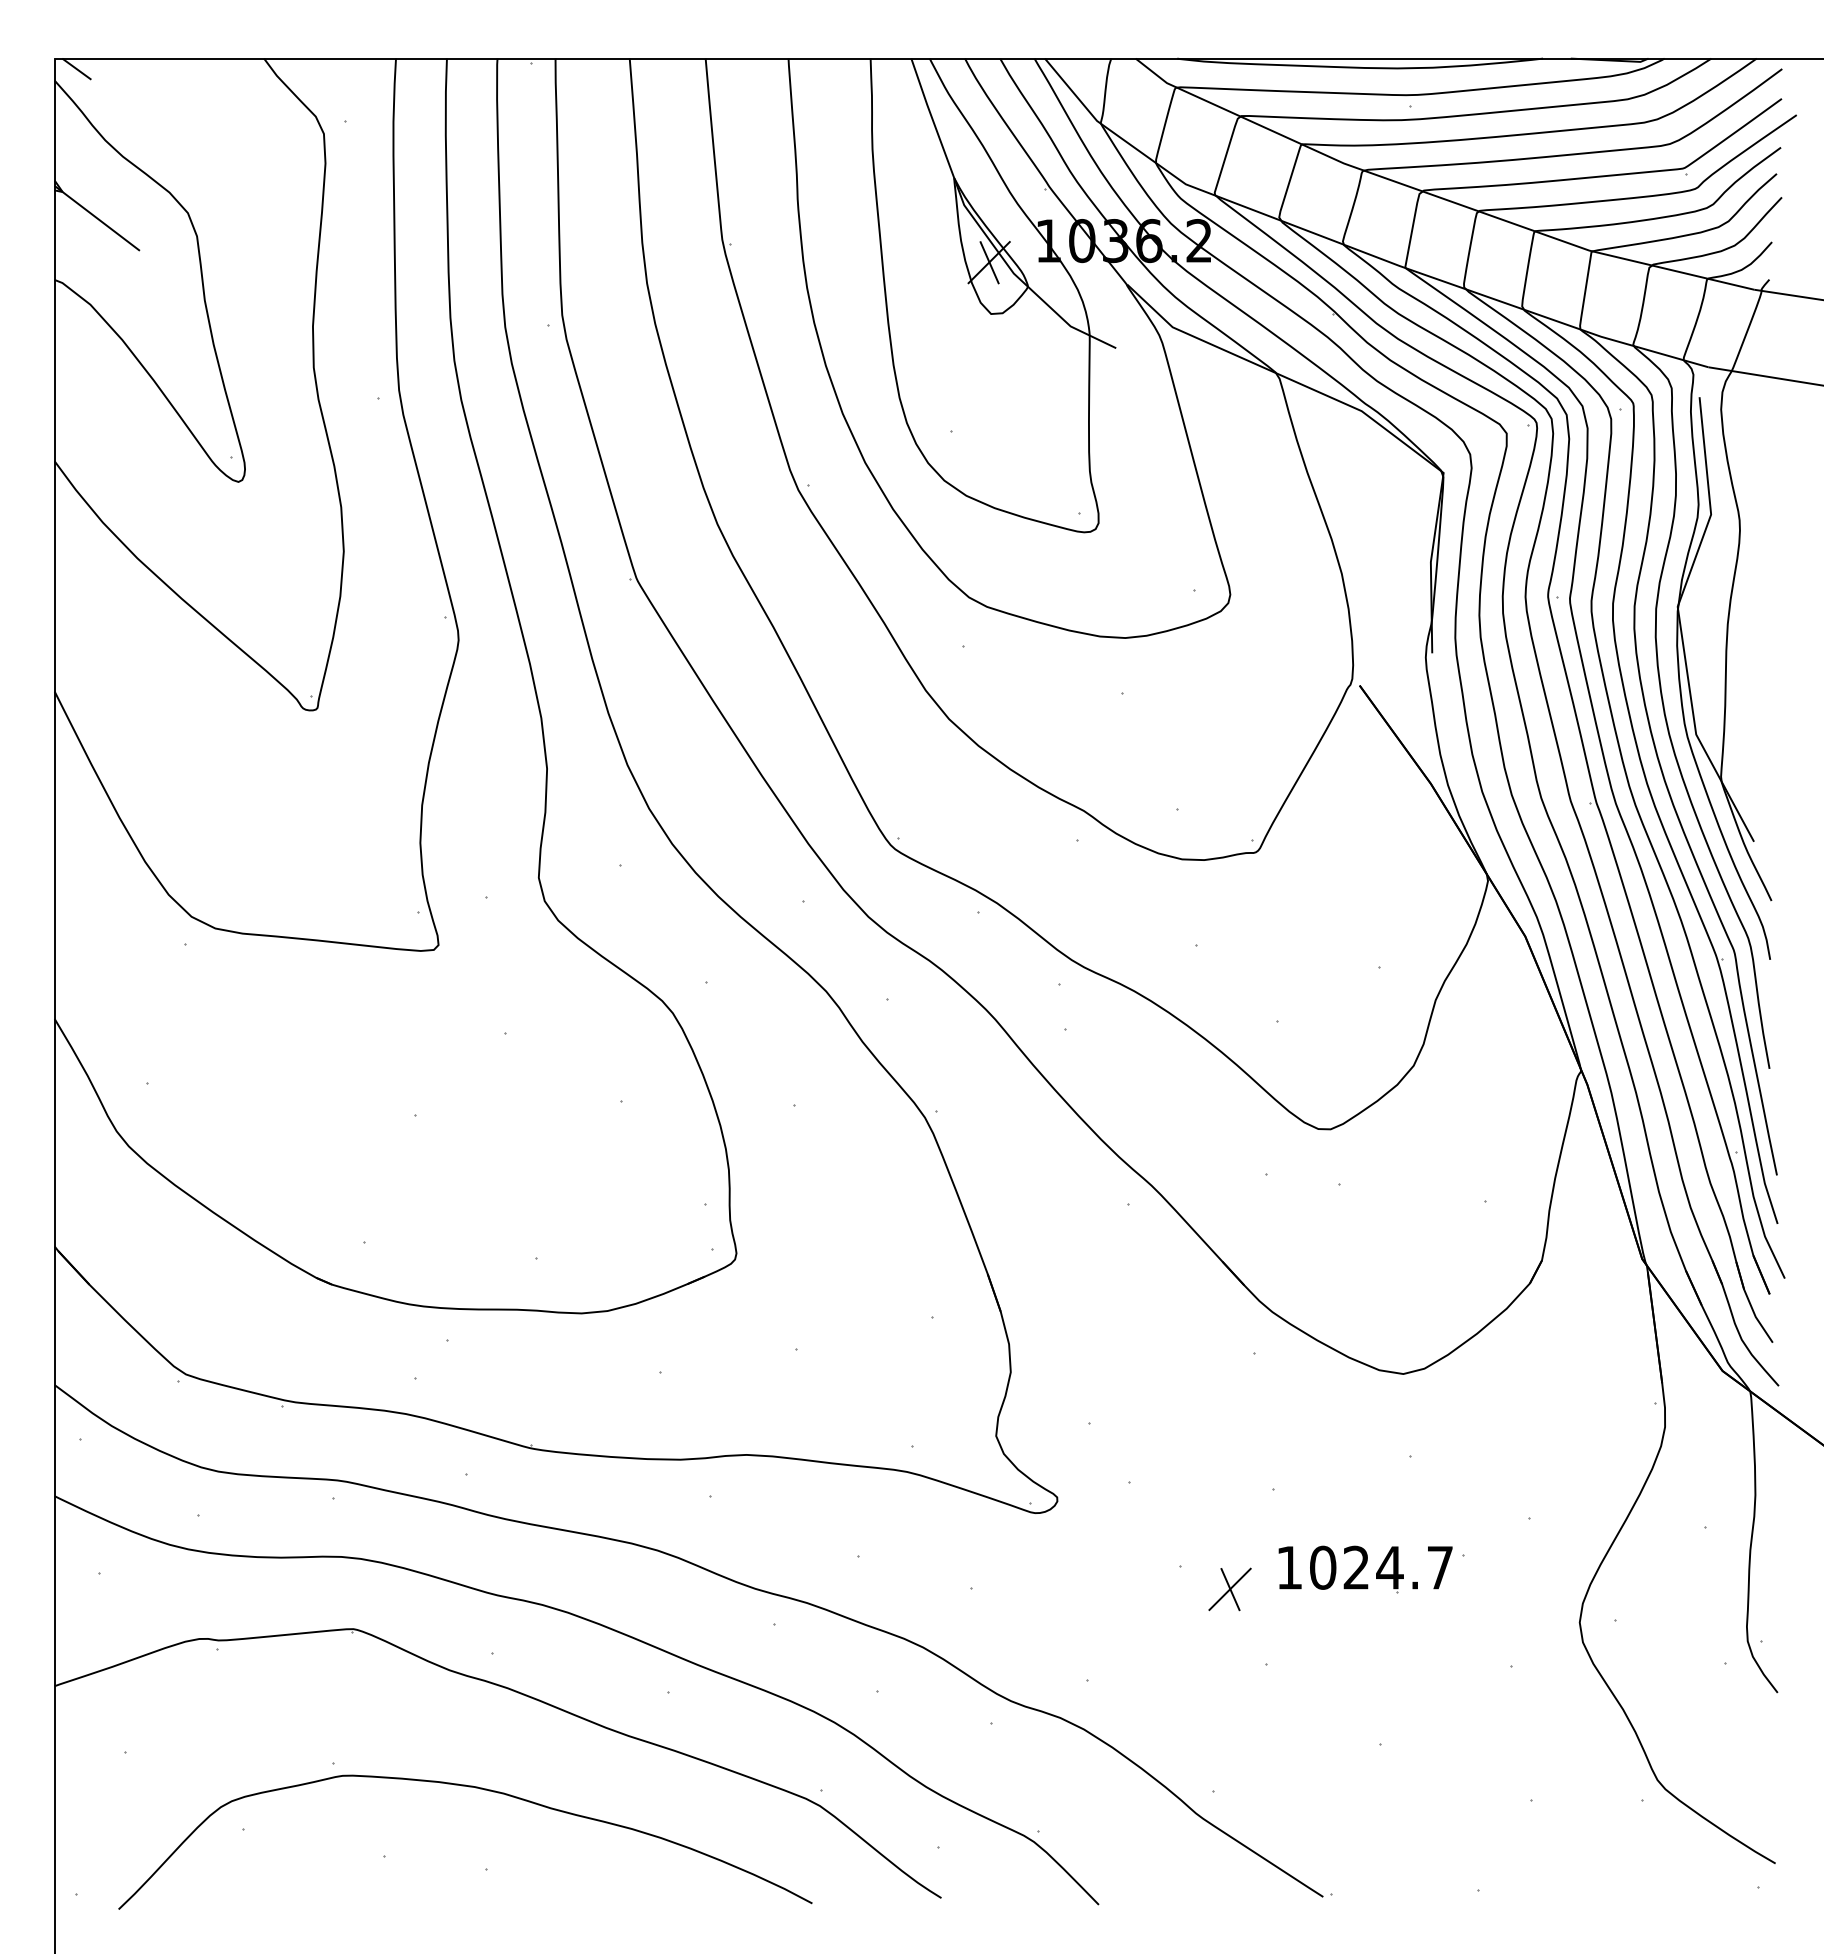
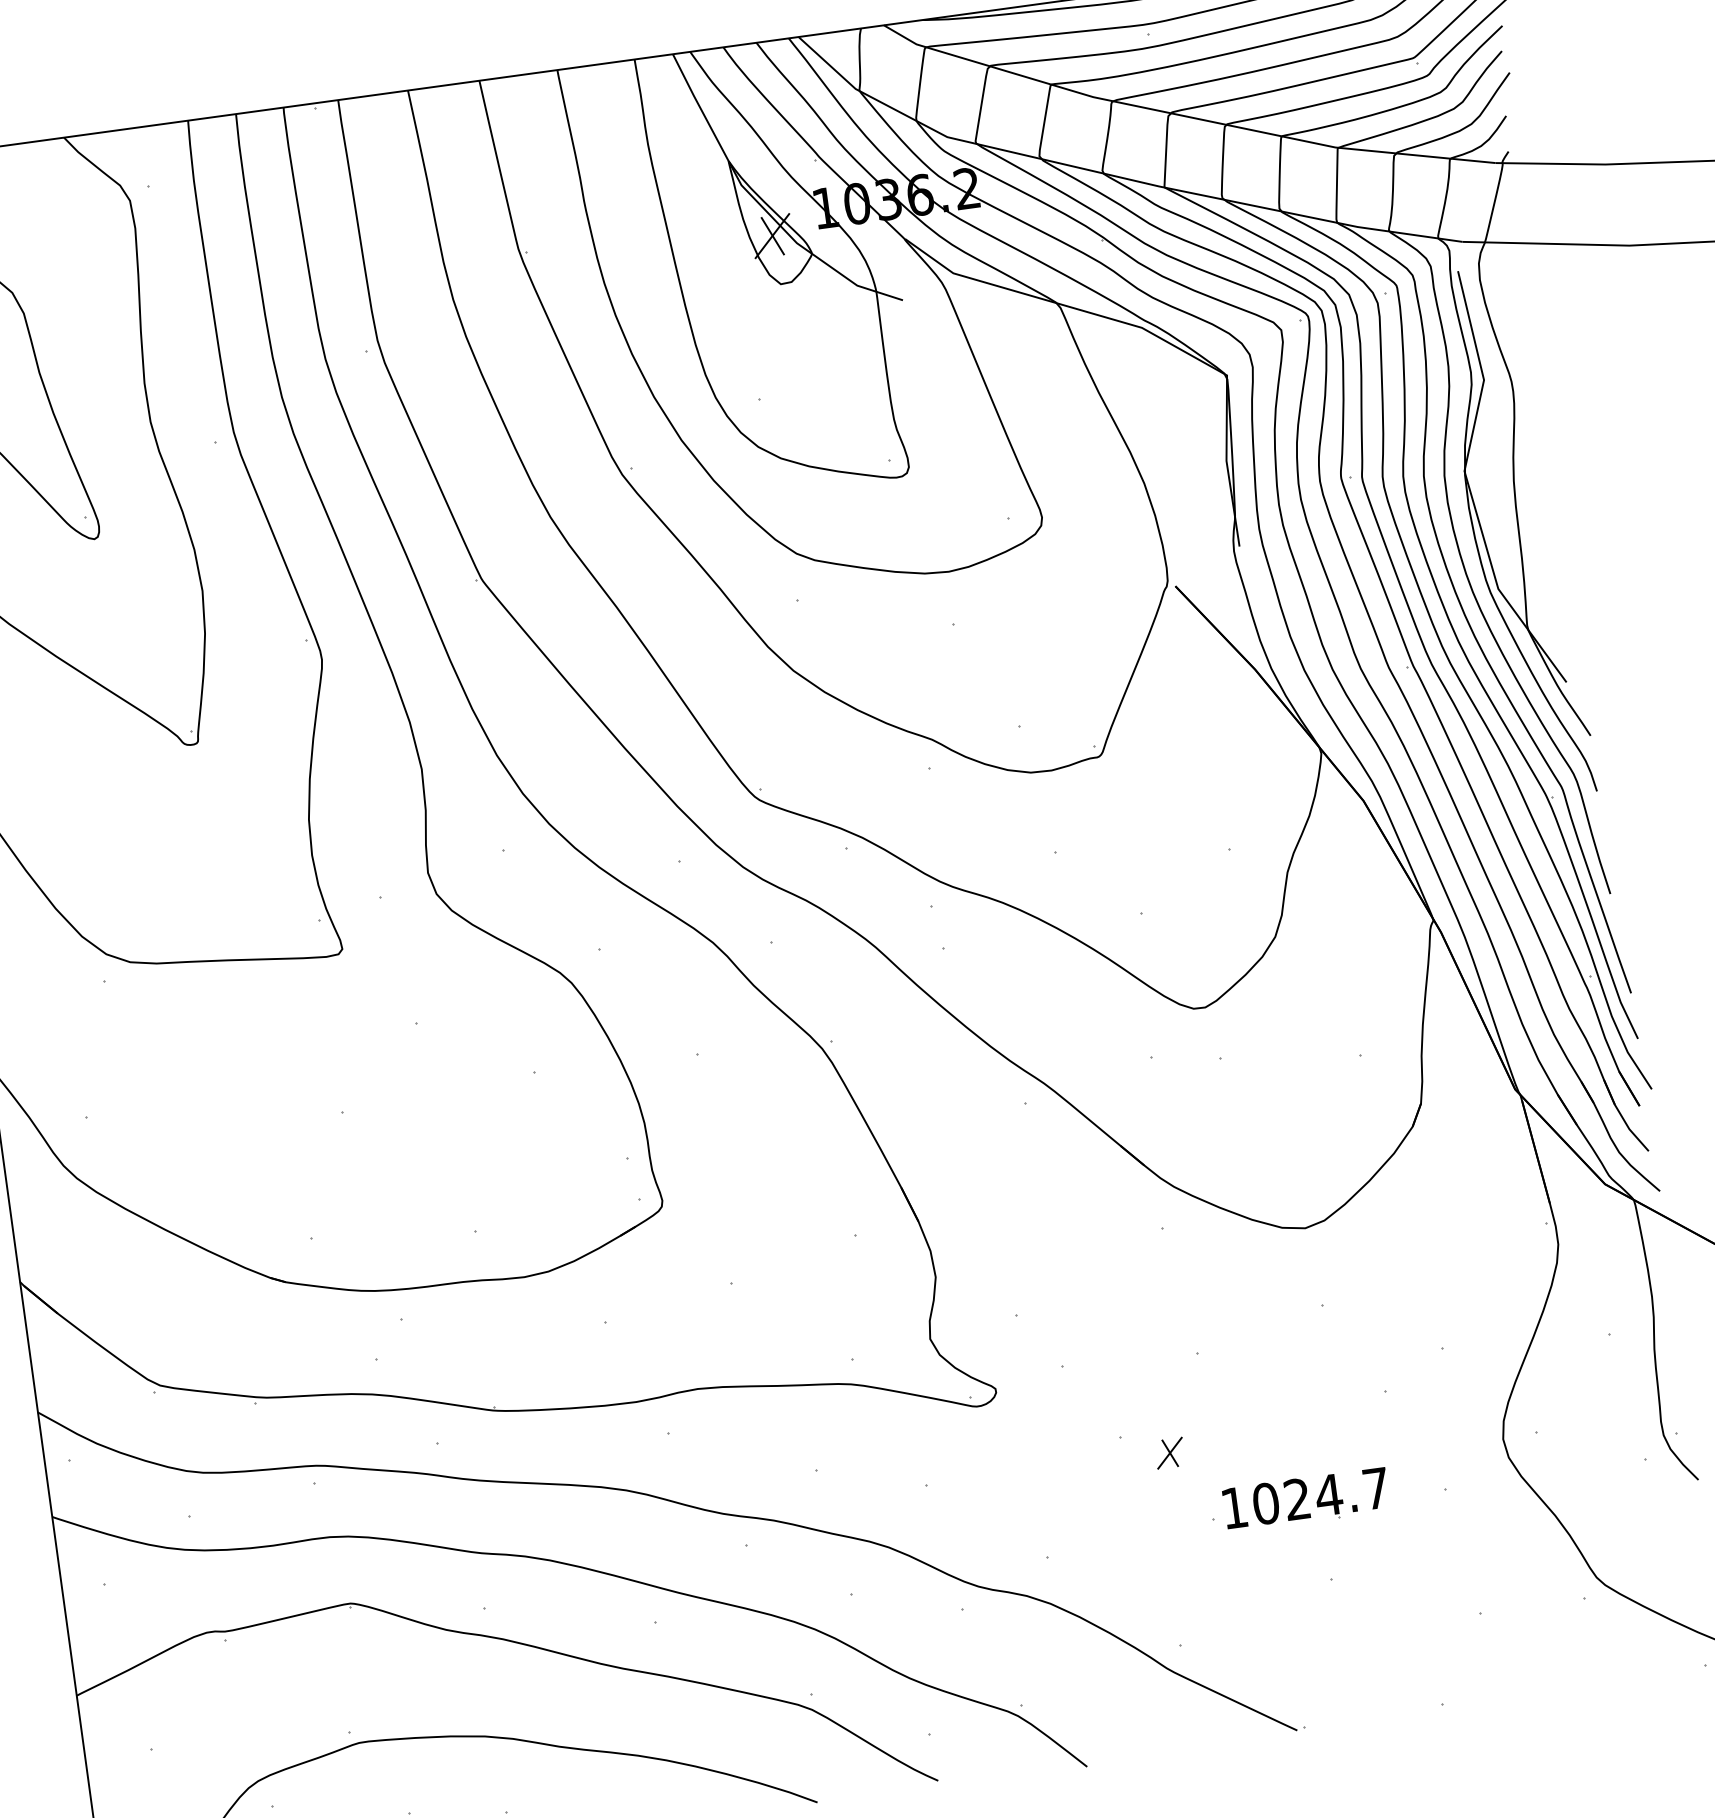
part: (1365, 1569) -> (1306, 1499), moved
part: (1229, 1589) -> (1169, 1453), size x0.7

